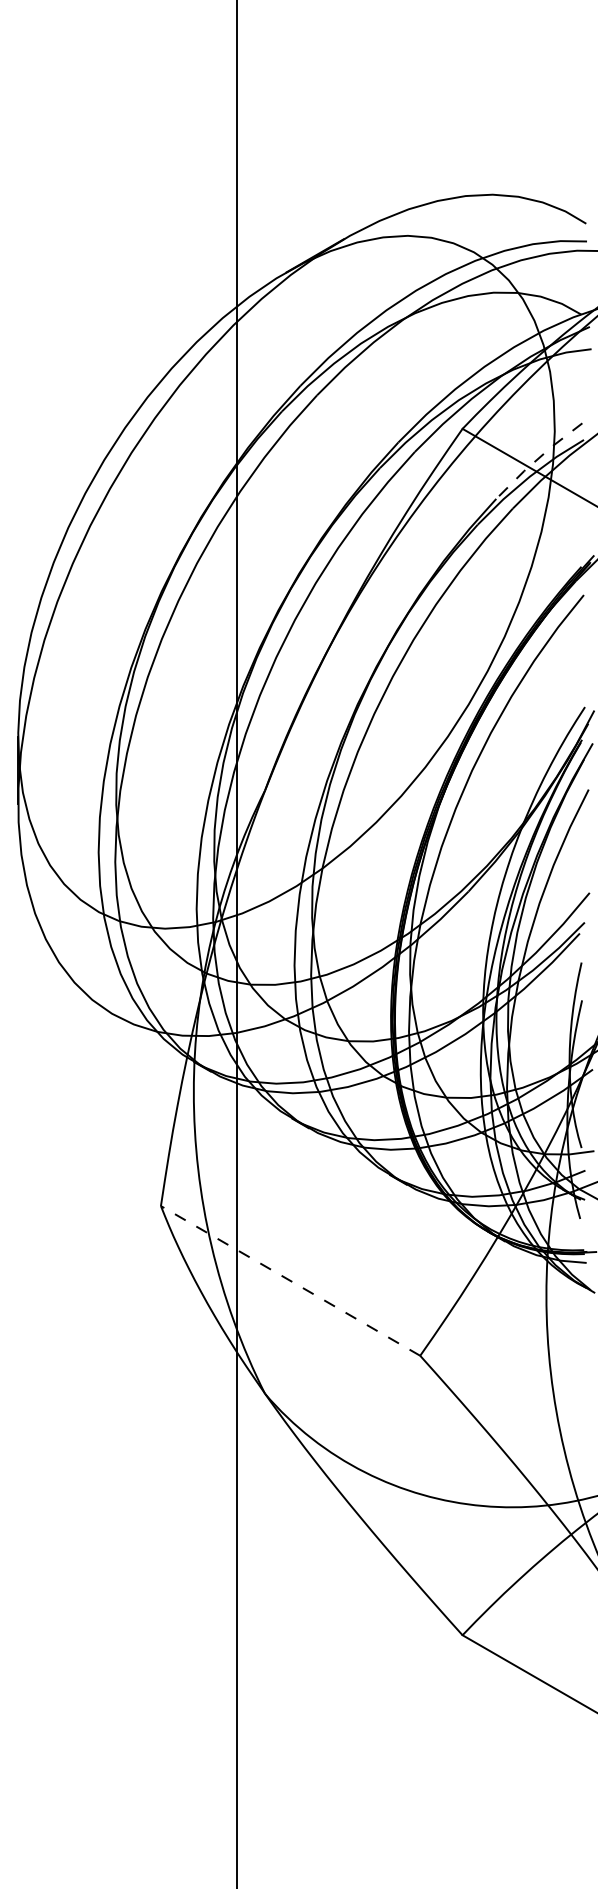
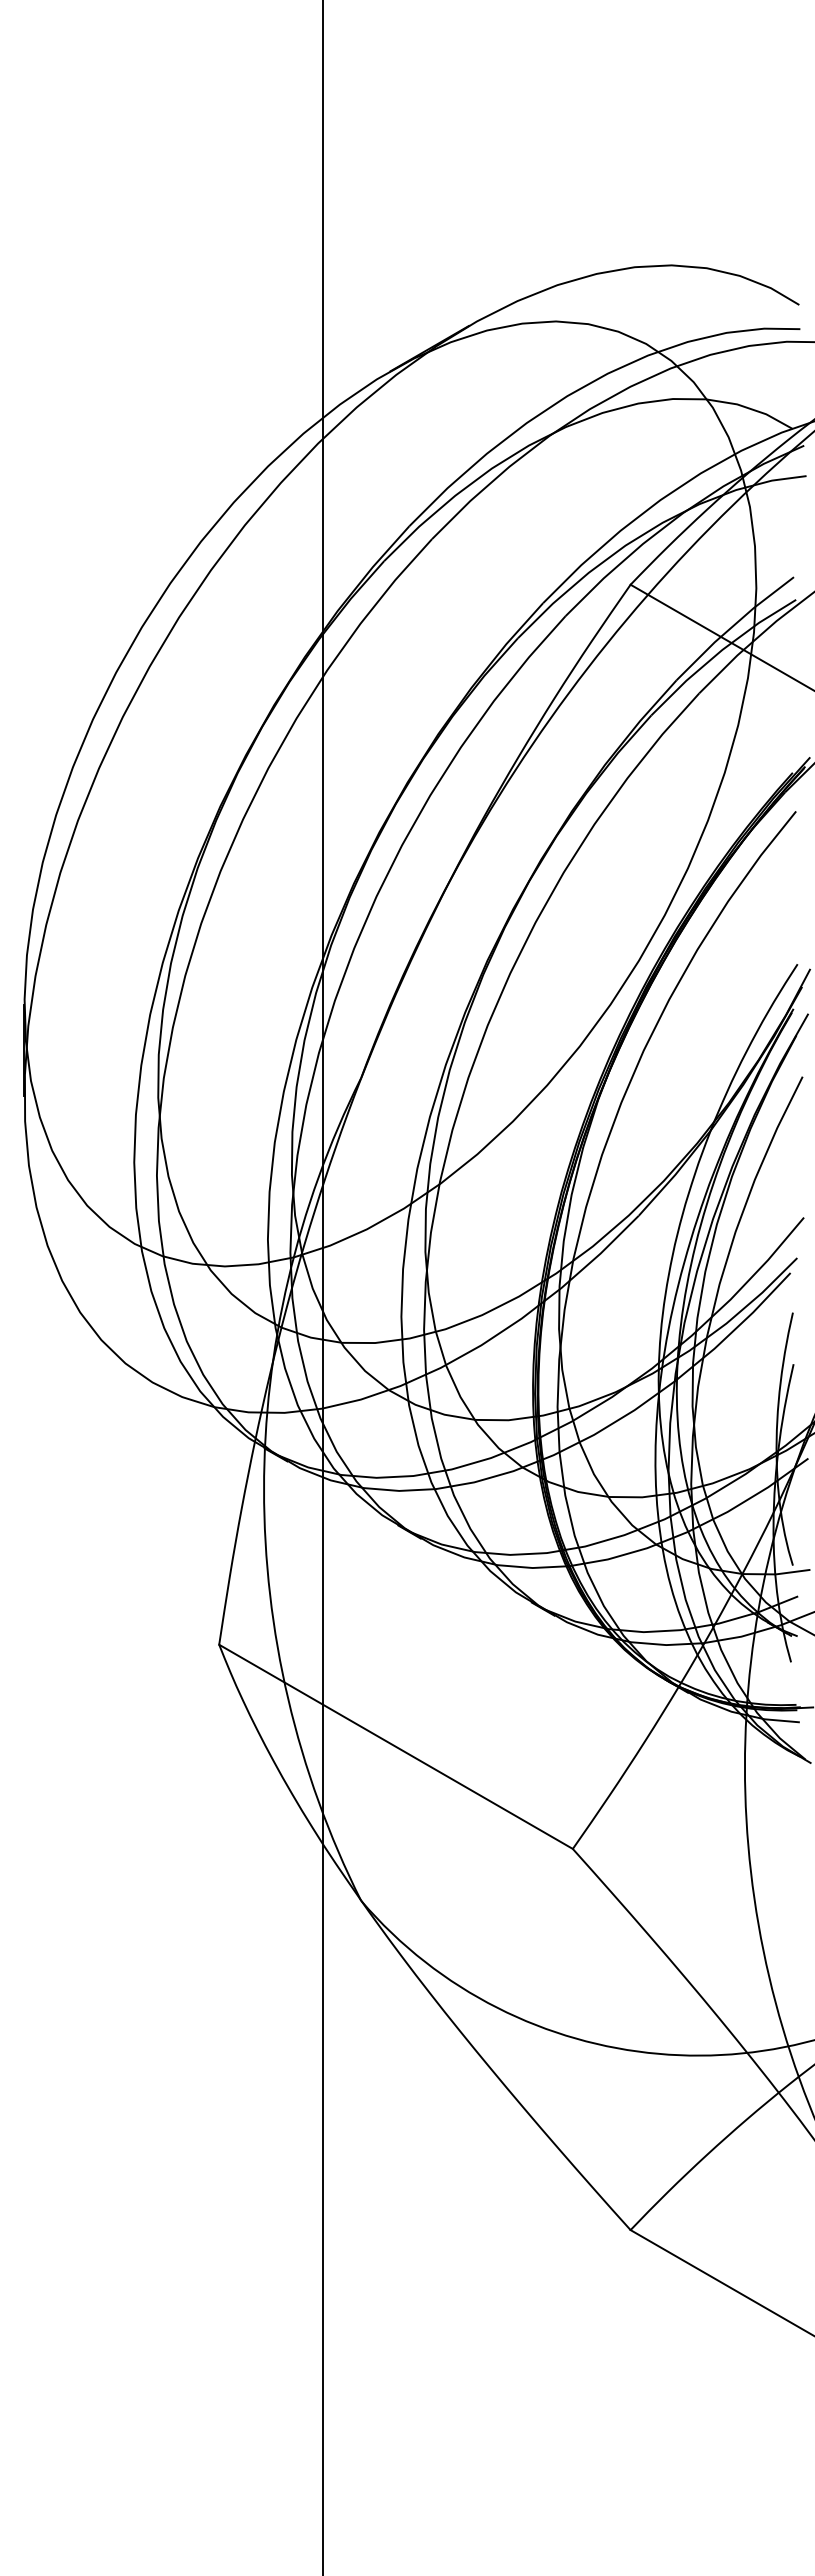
line: (538, 459) -> (733, 626), dashed -> solid
line: (290, 1280) -> (395, 1746), dashed -> solid

